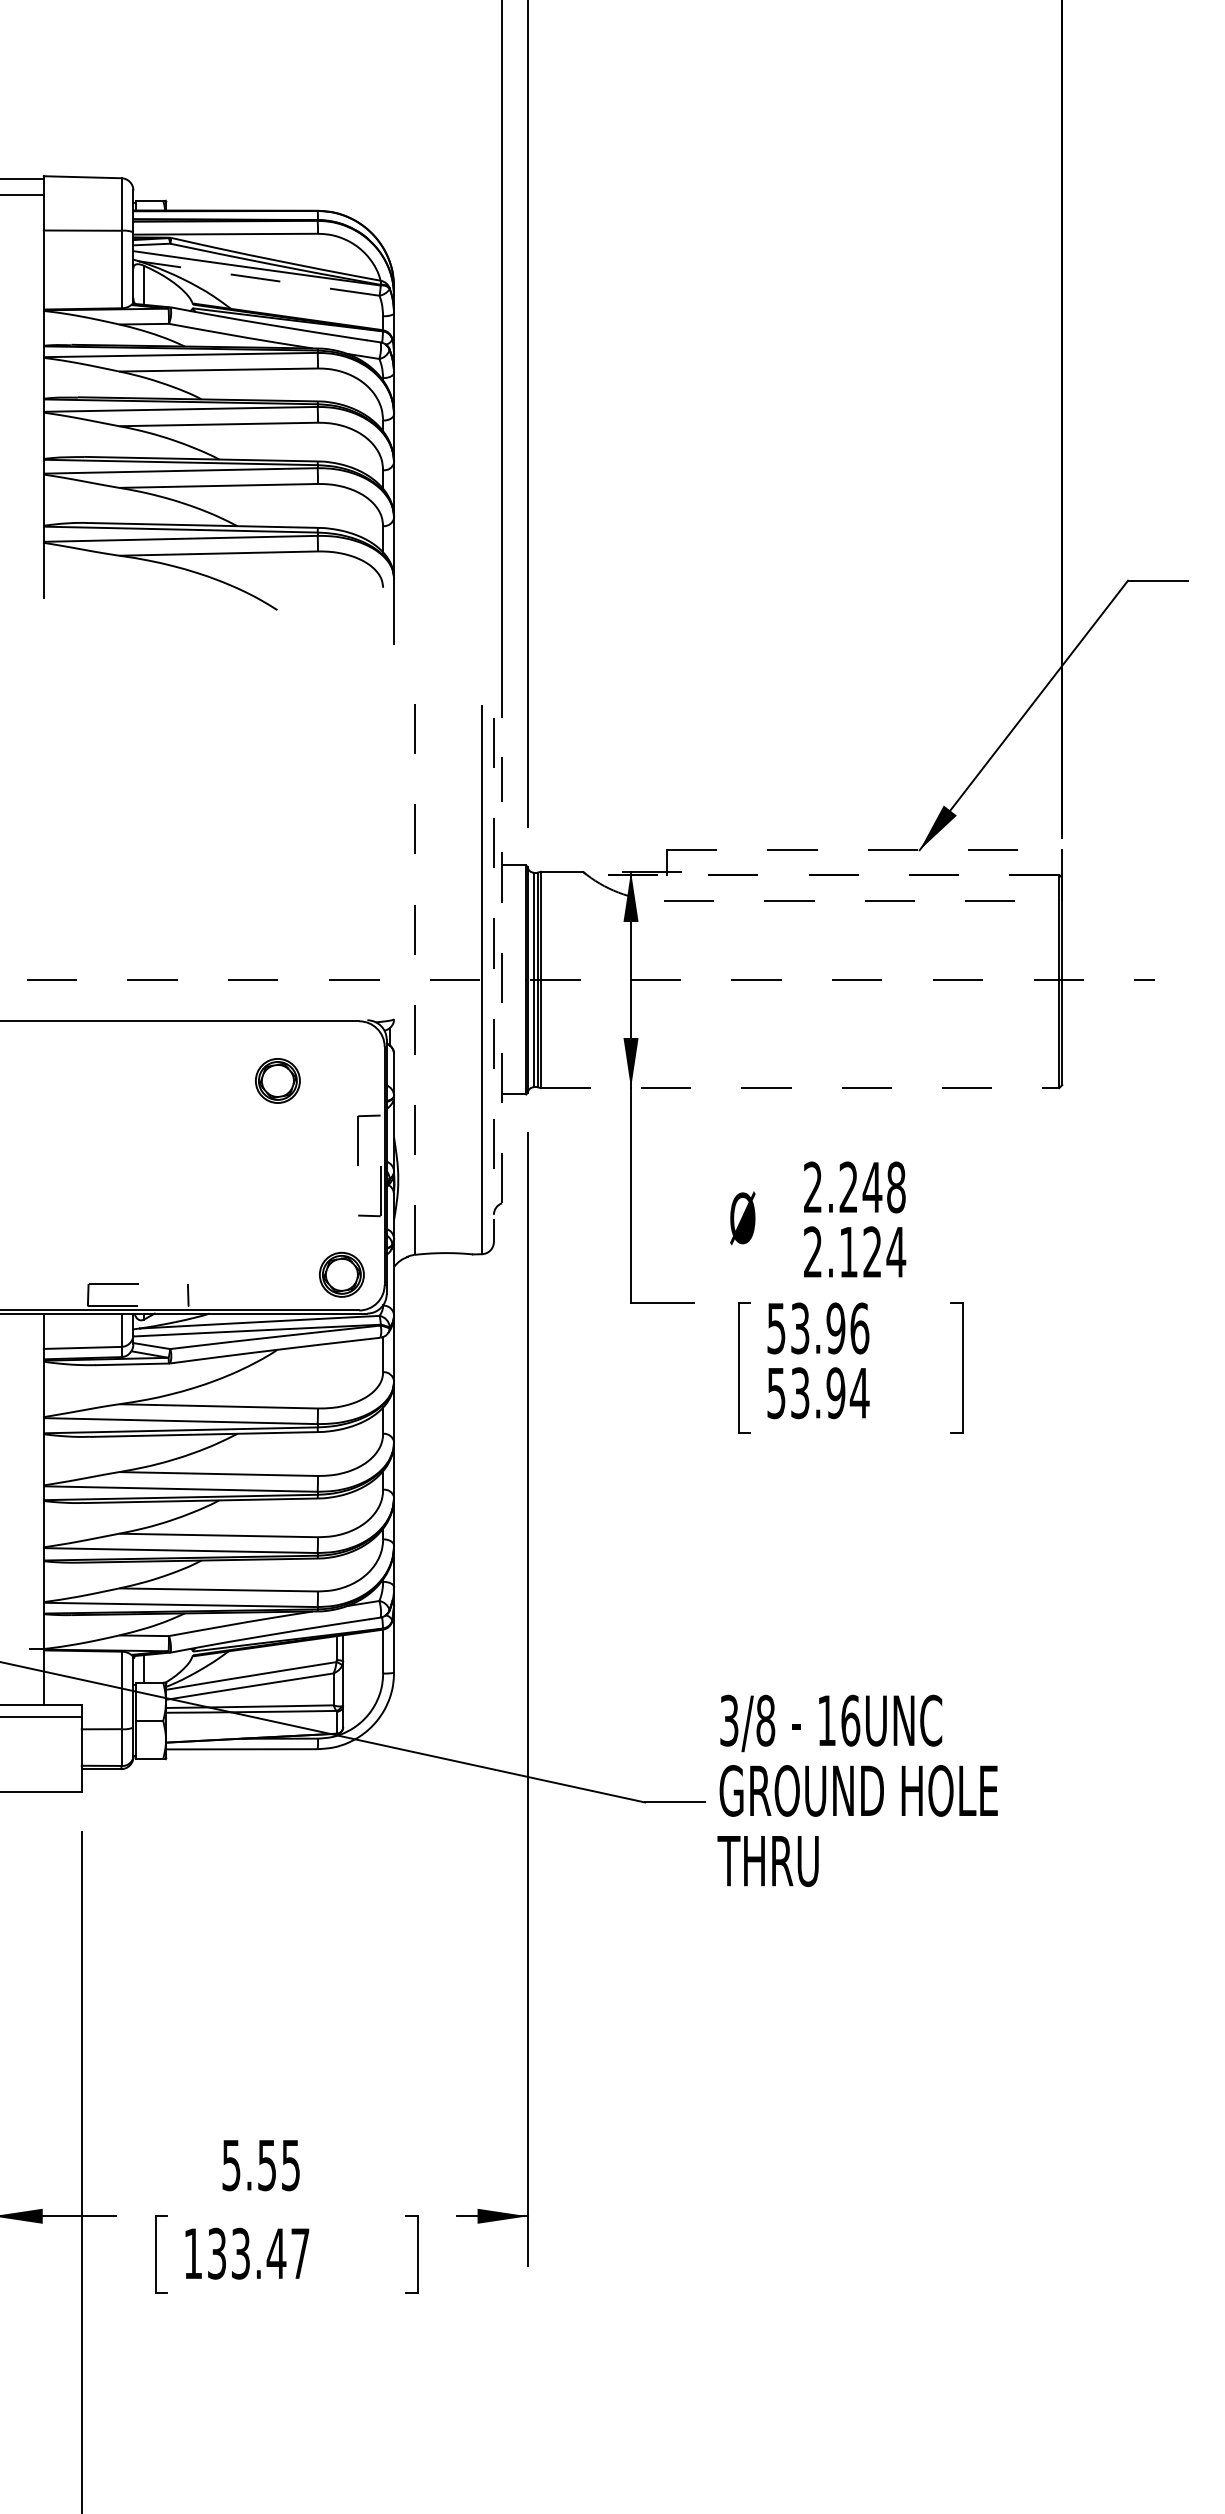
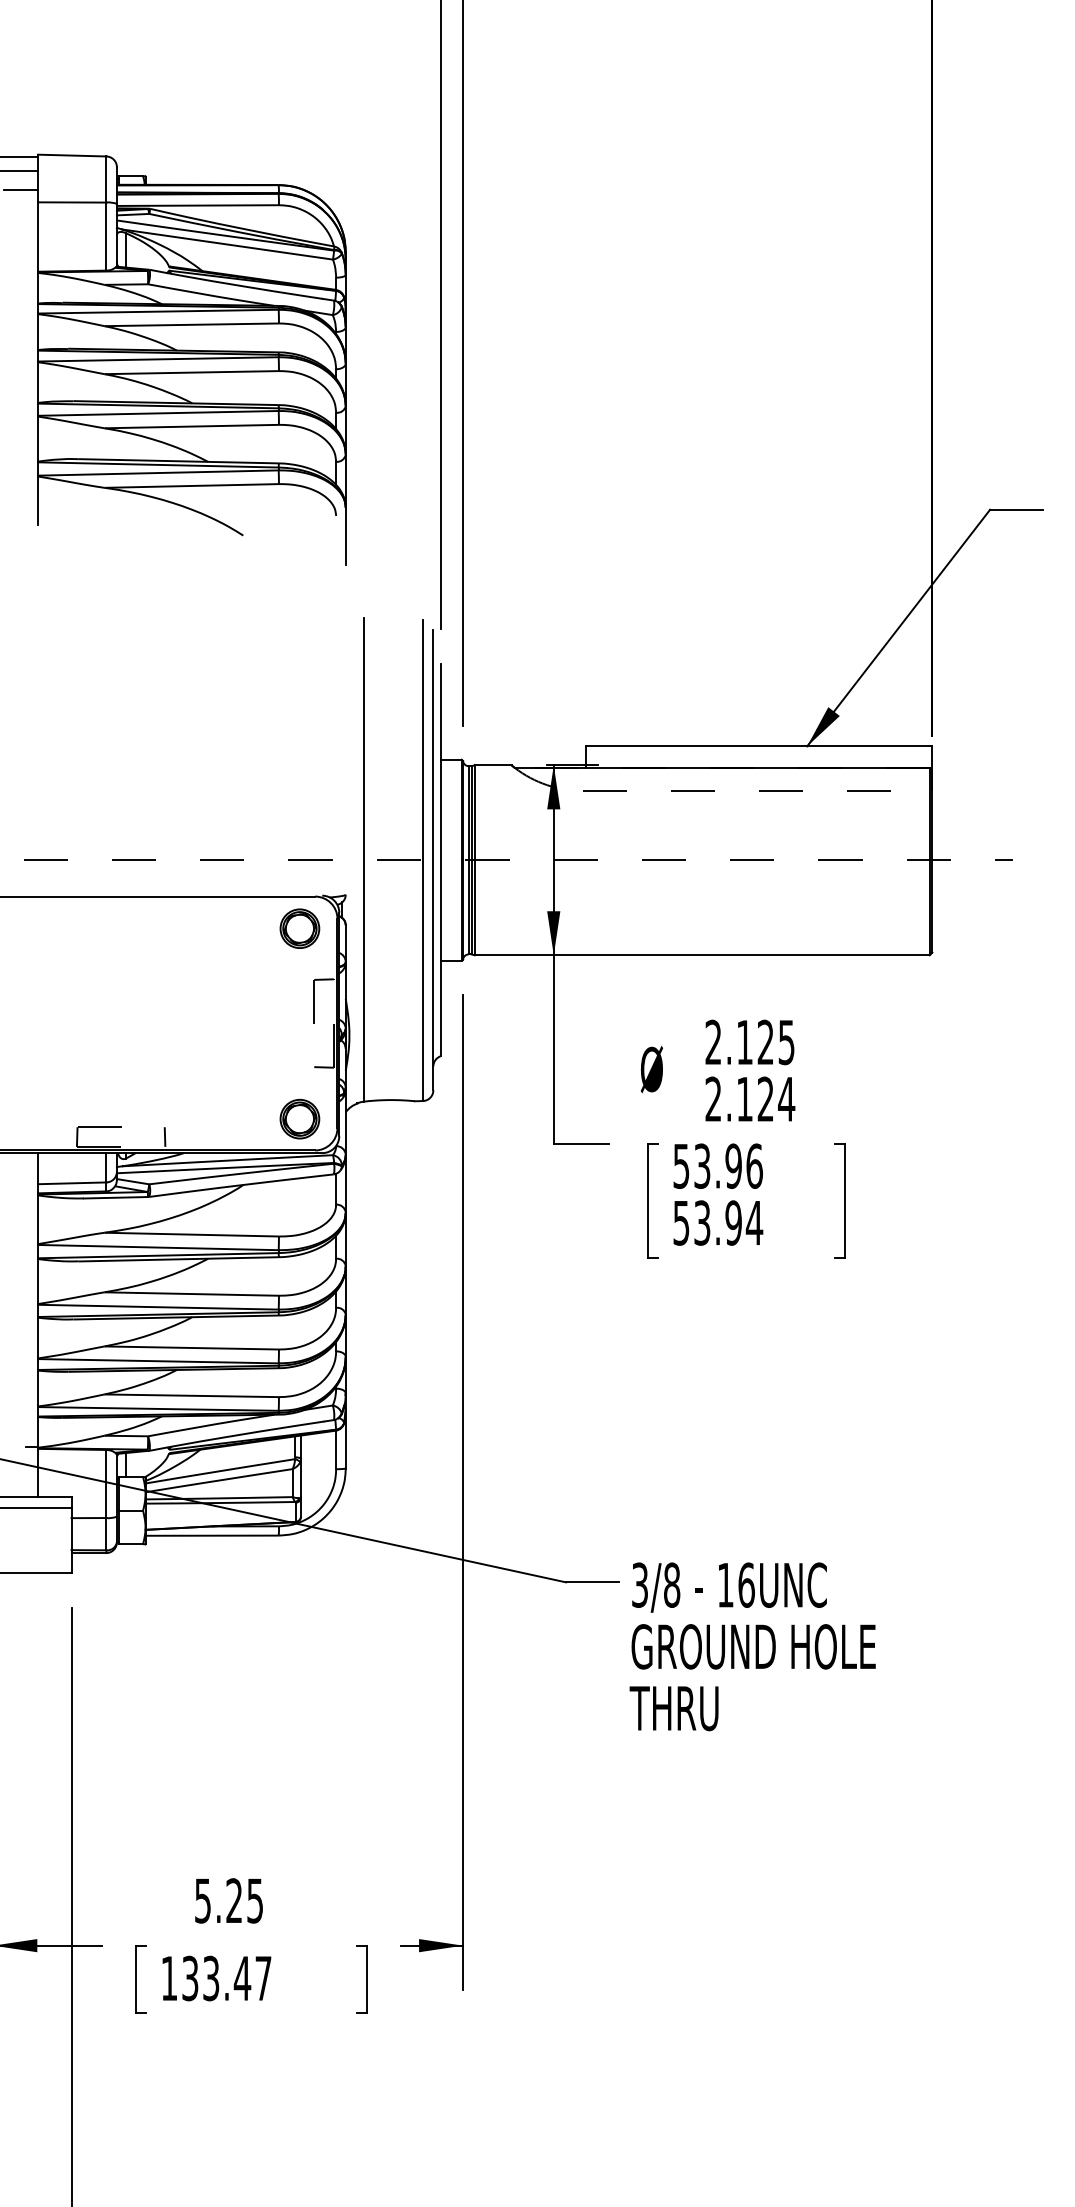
line: (24, 216) -> (21, 190), added
line: (258, 278) -> (226, 244), dashed -> solid
line: (864, 850) -> (758, 746), dashed -> solid
line: (822, 874) -> (721, 767), dashed -> solid
line: (414, 979) -> (363, 859), dashed -> solid
line: (502, 979) -> (440, 859), dashed -> solid
line: (493, 980) -> (433, 860), dashed -> solid
part: (277, 1080) -> (299, 928), moved
line: (800, 1088) -> (702, 955), dashed -> solid
text: (872, 1187) -> (765, 1042), 2.248 -> 2.125
text: (857, 1790) -> (752, 1646), moved
text: (266, 2165) -> (233, 1901), 5.55 -> 5.25

